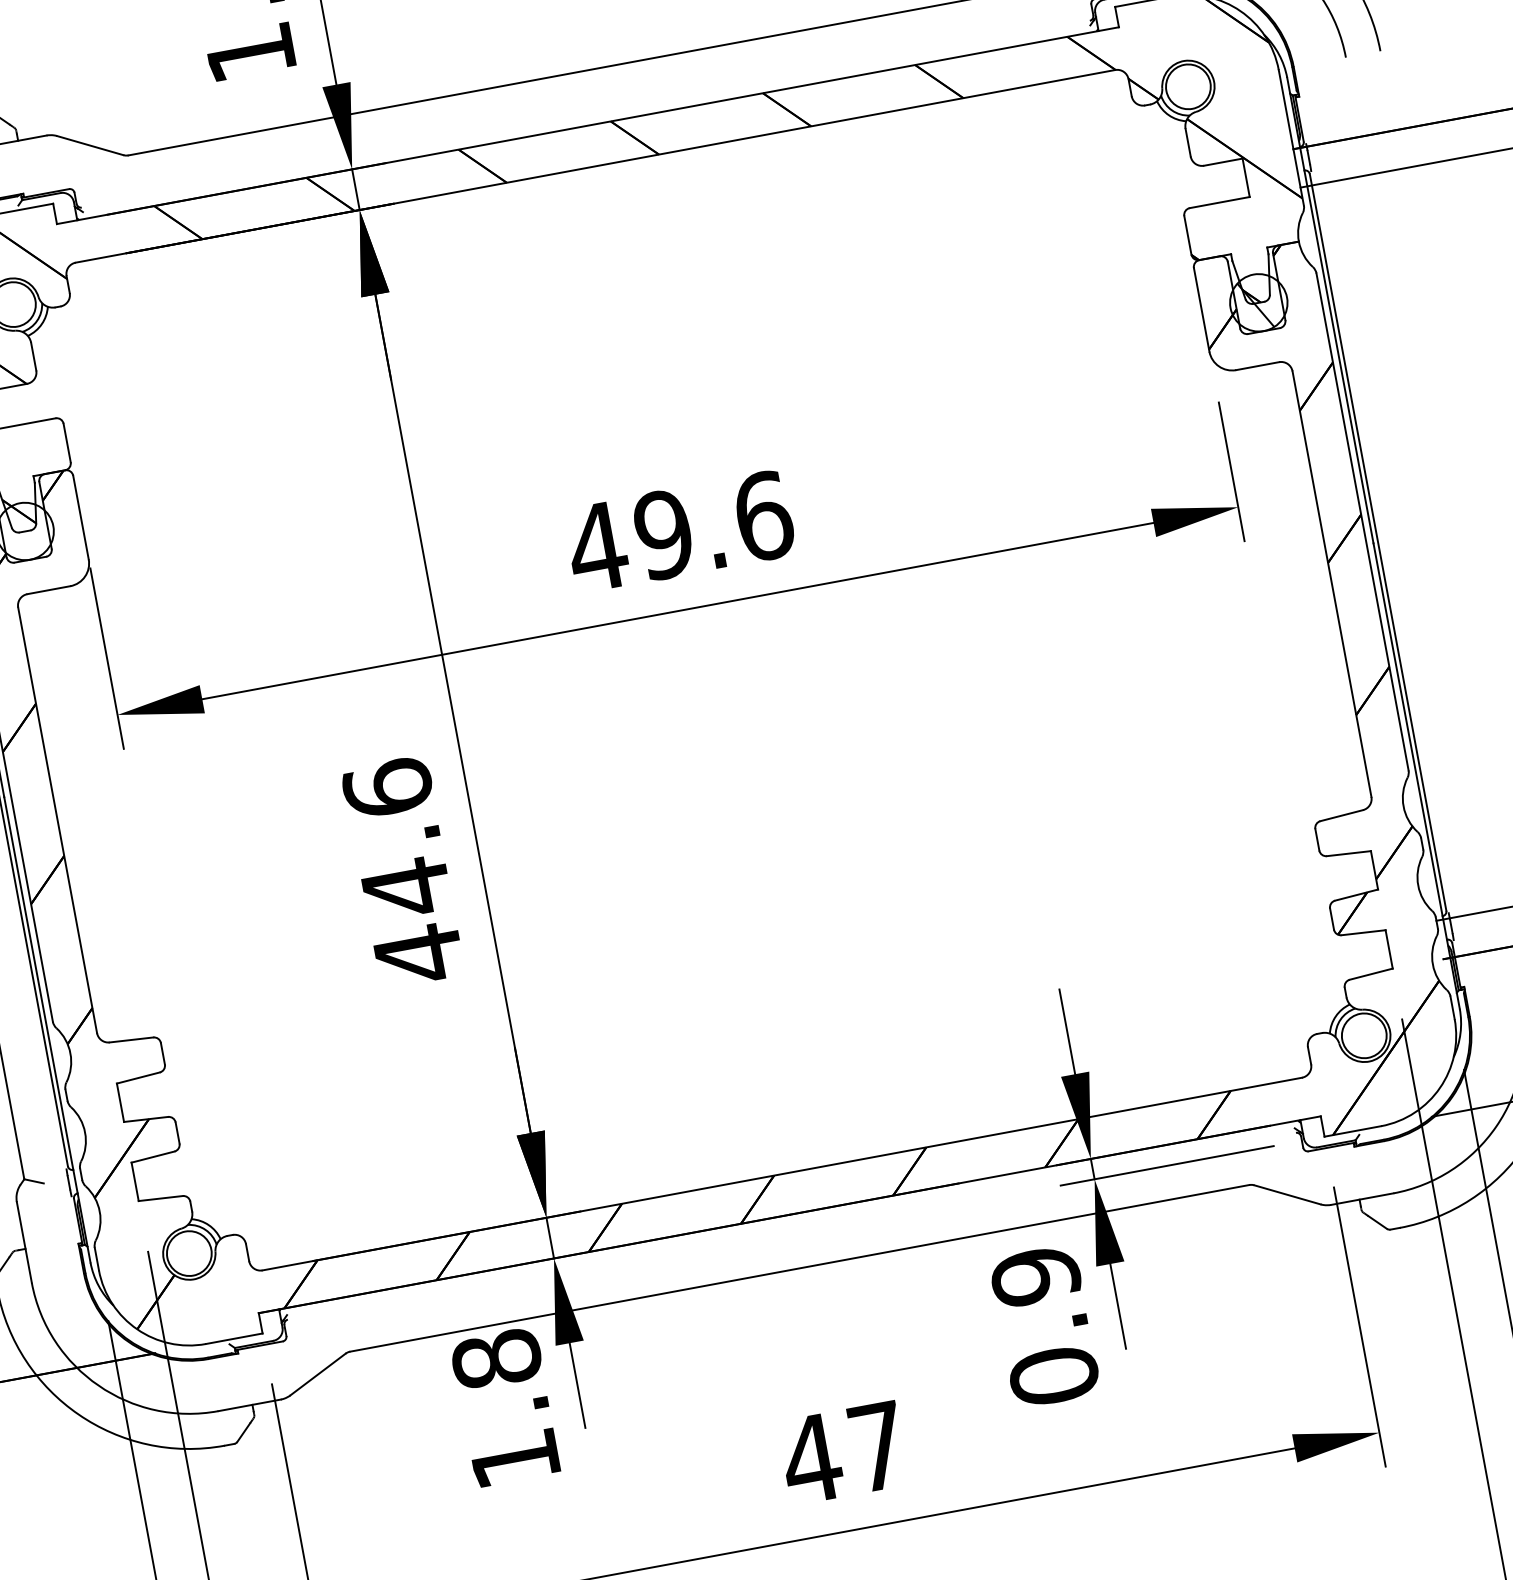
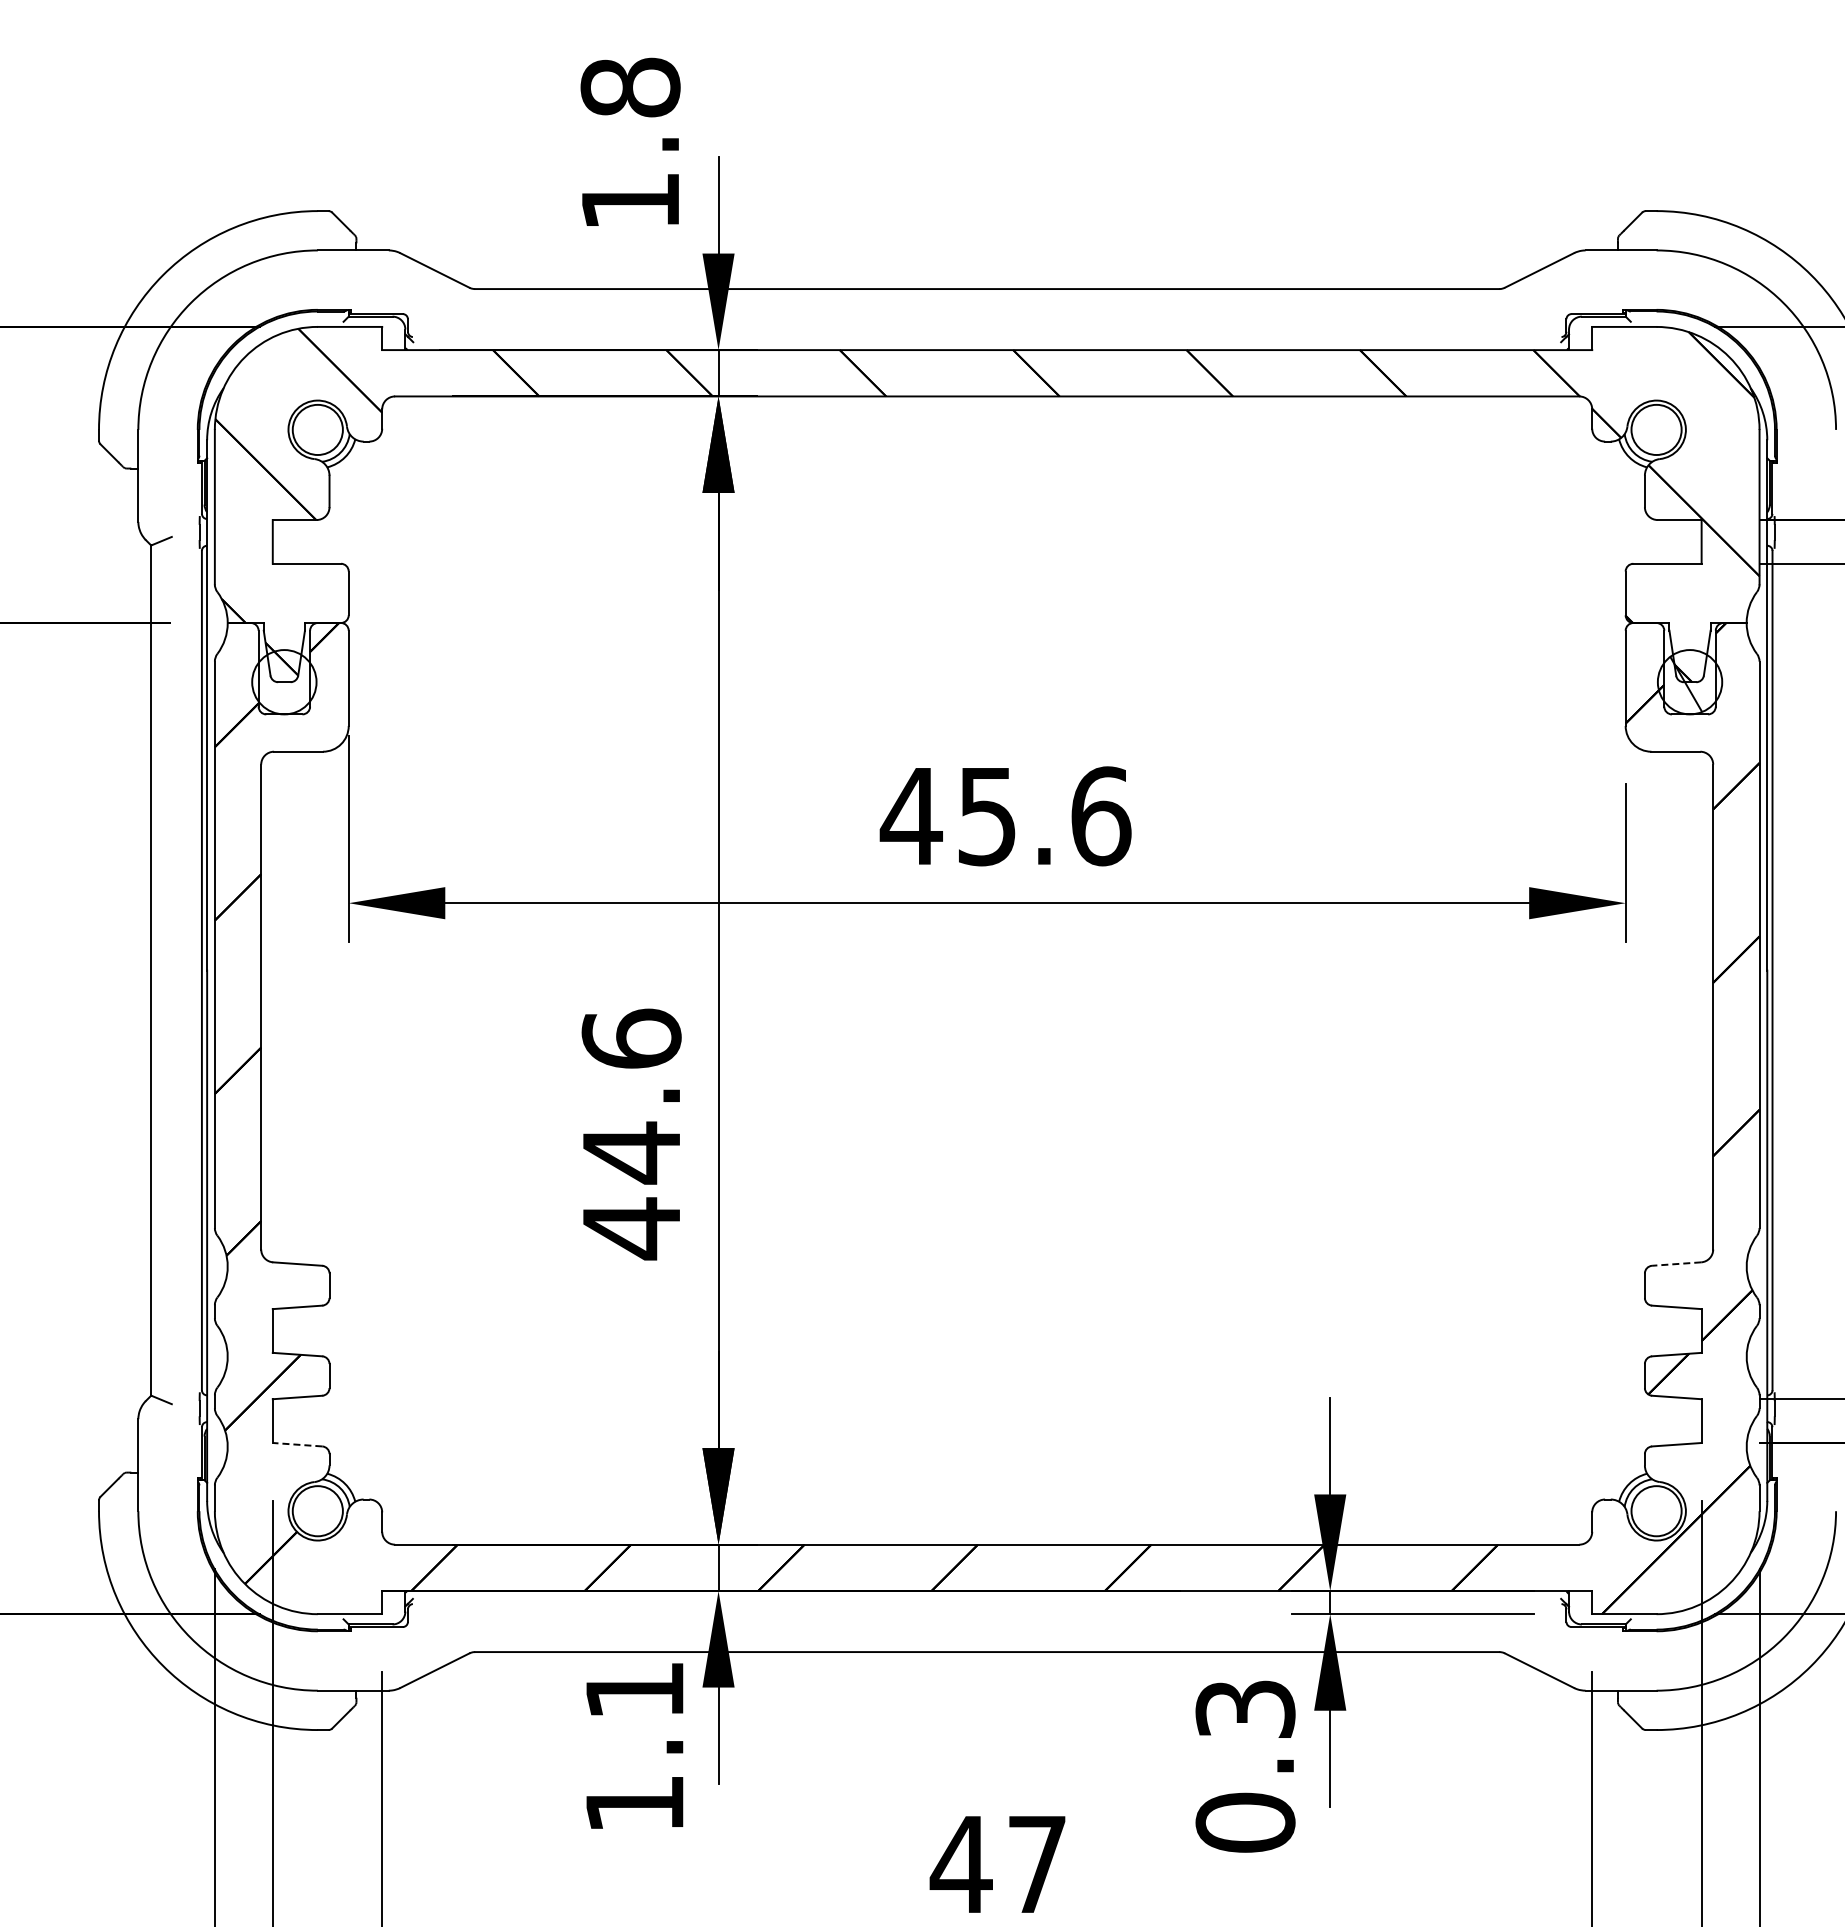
text: (664, 534) -> (987, 816), 49.6 -> 45.6
line: (1341, 816) -> (1676, 1264), solid -> dashed
line: (160, 1198) -> (297, 1444), solid -> dashed
text: (1035, 1276) -> (1245, 1709), 0.9 -> 0.3
text: (496, 1359) -> (634, 1690), 1.8 -> 1.1

